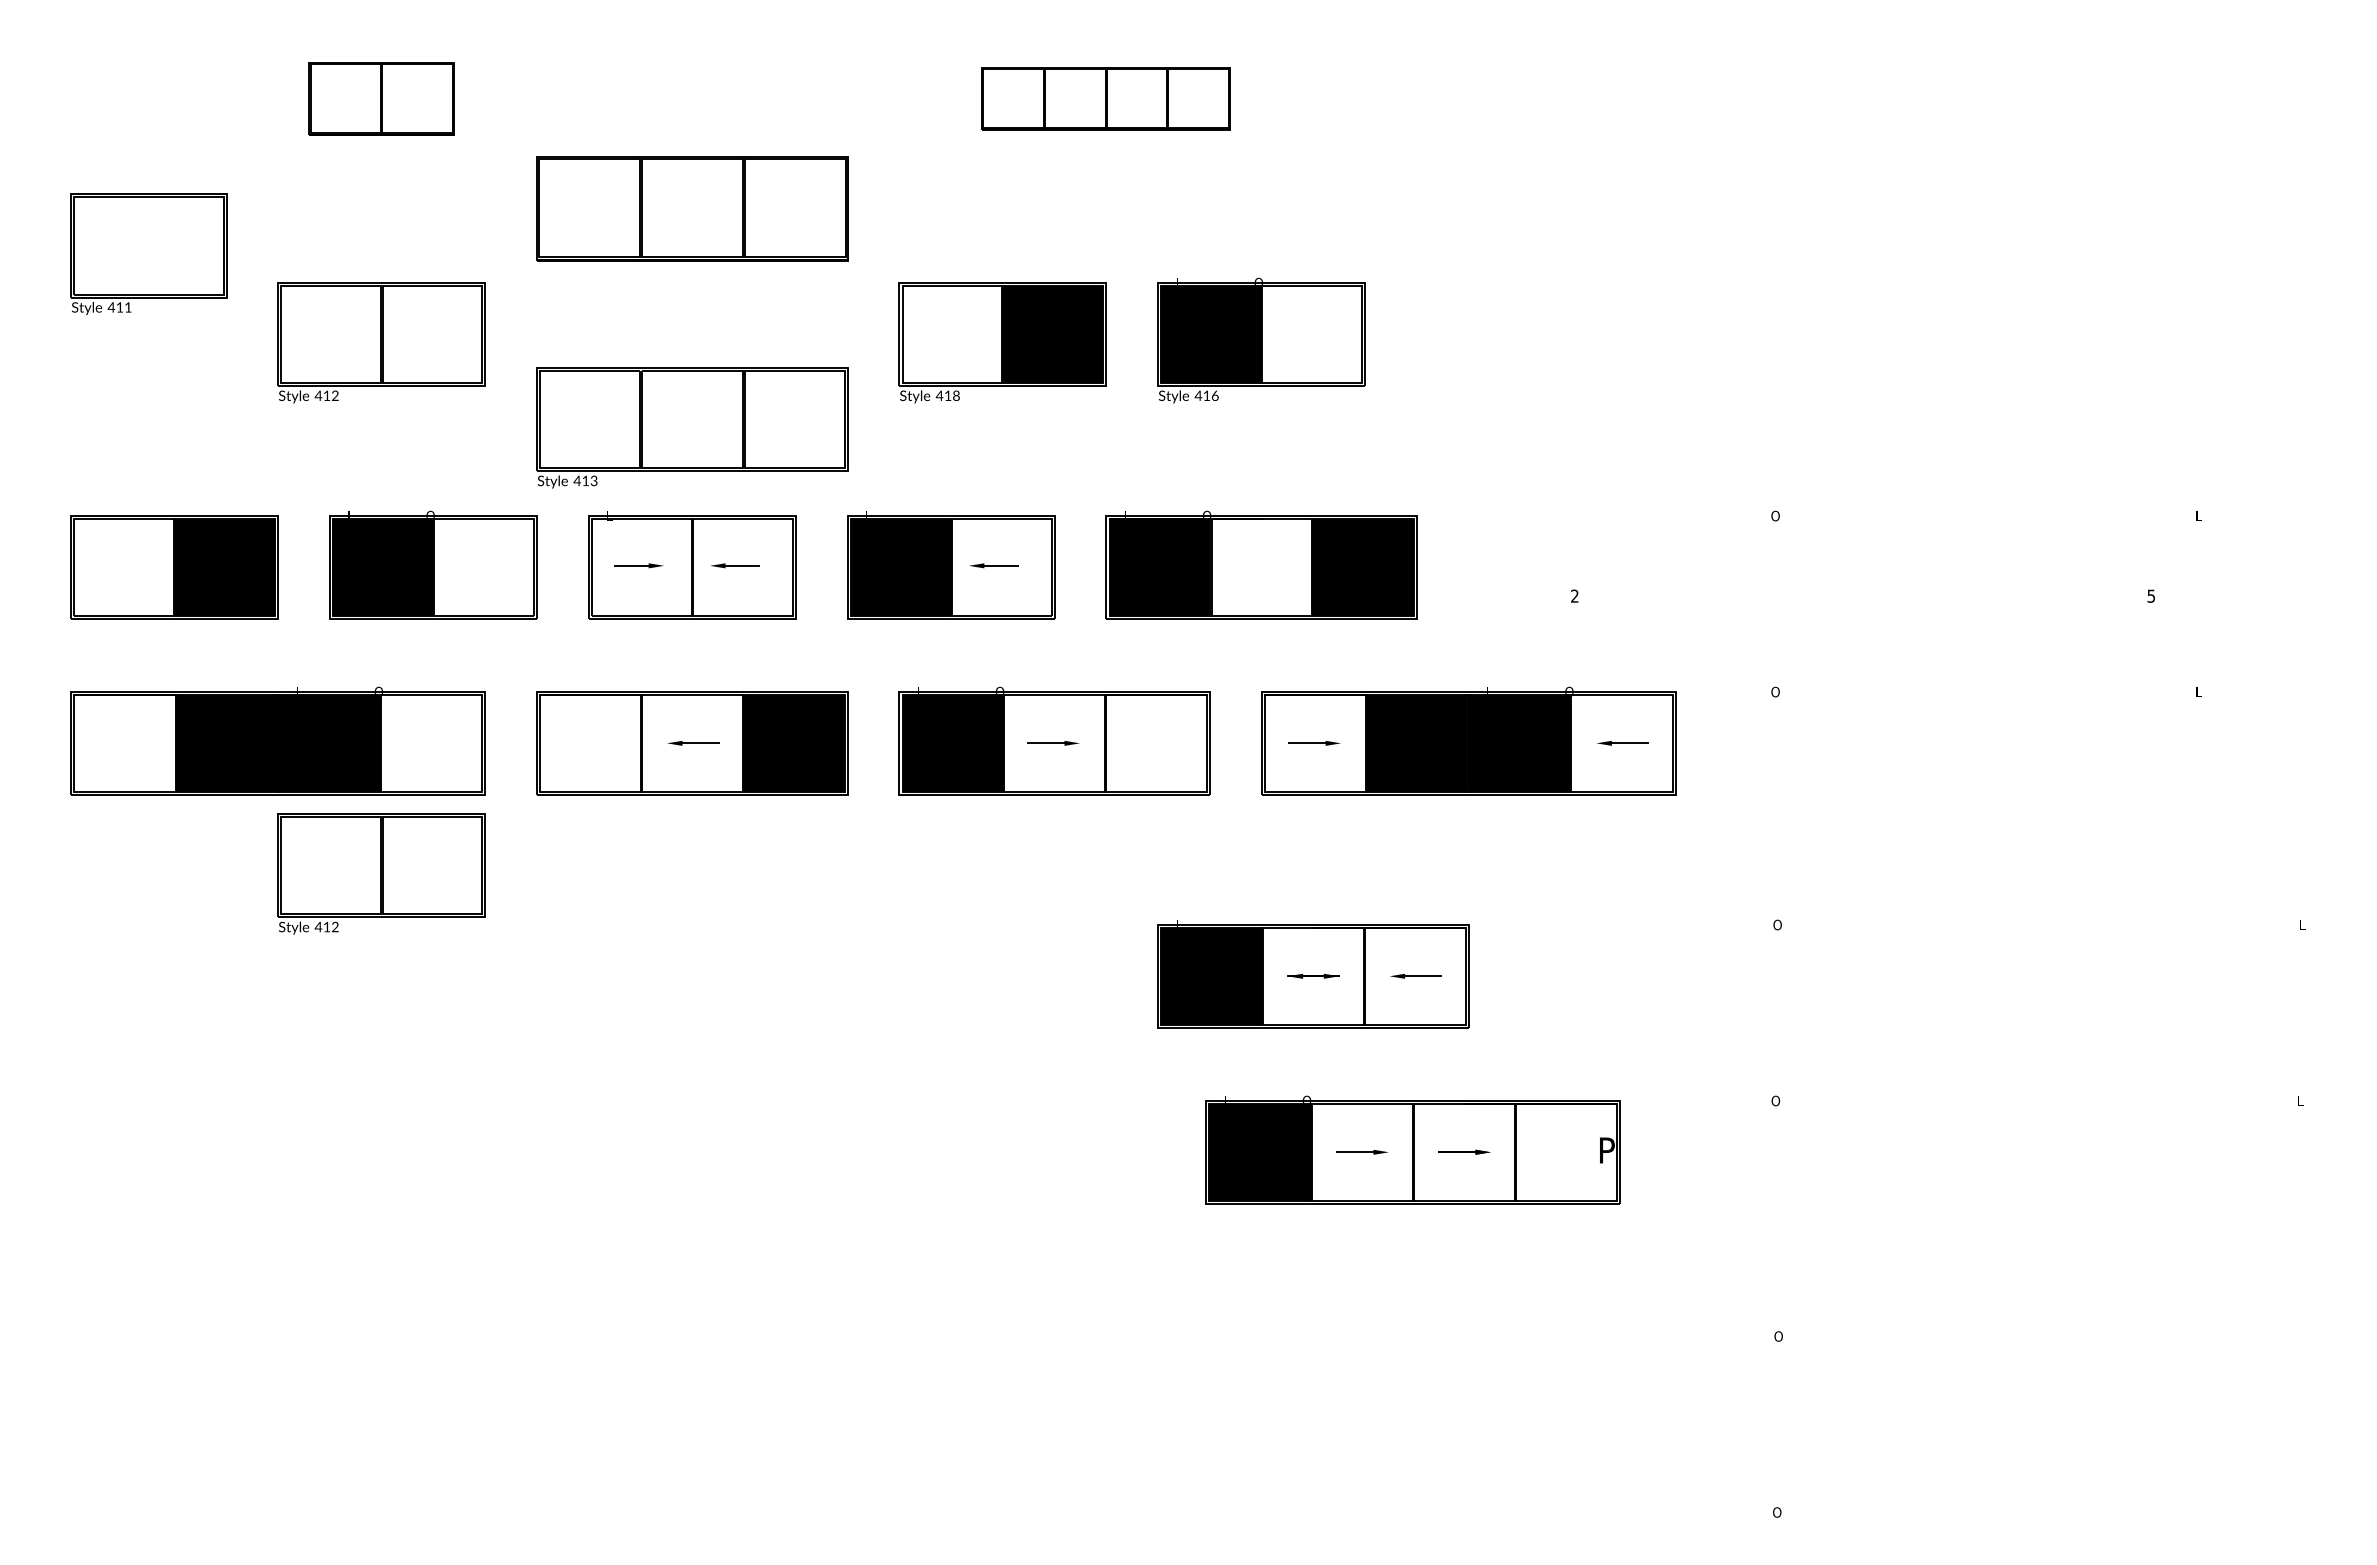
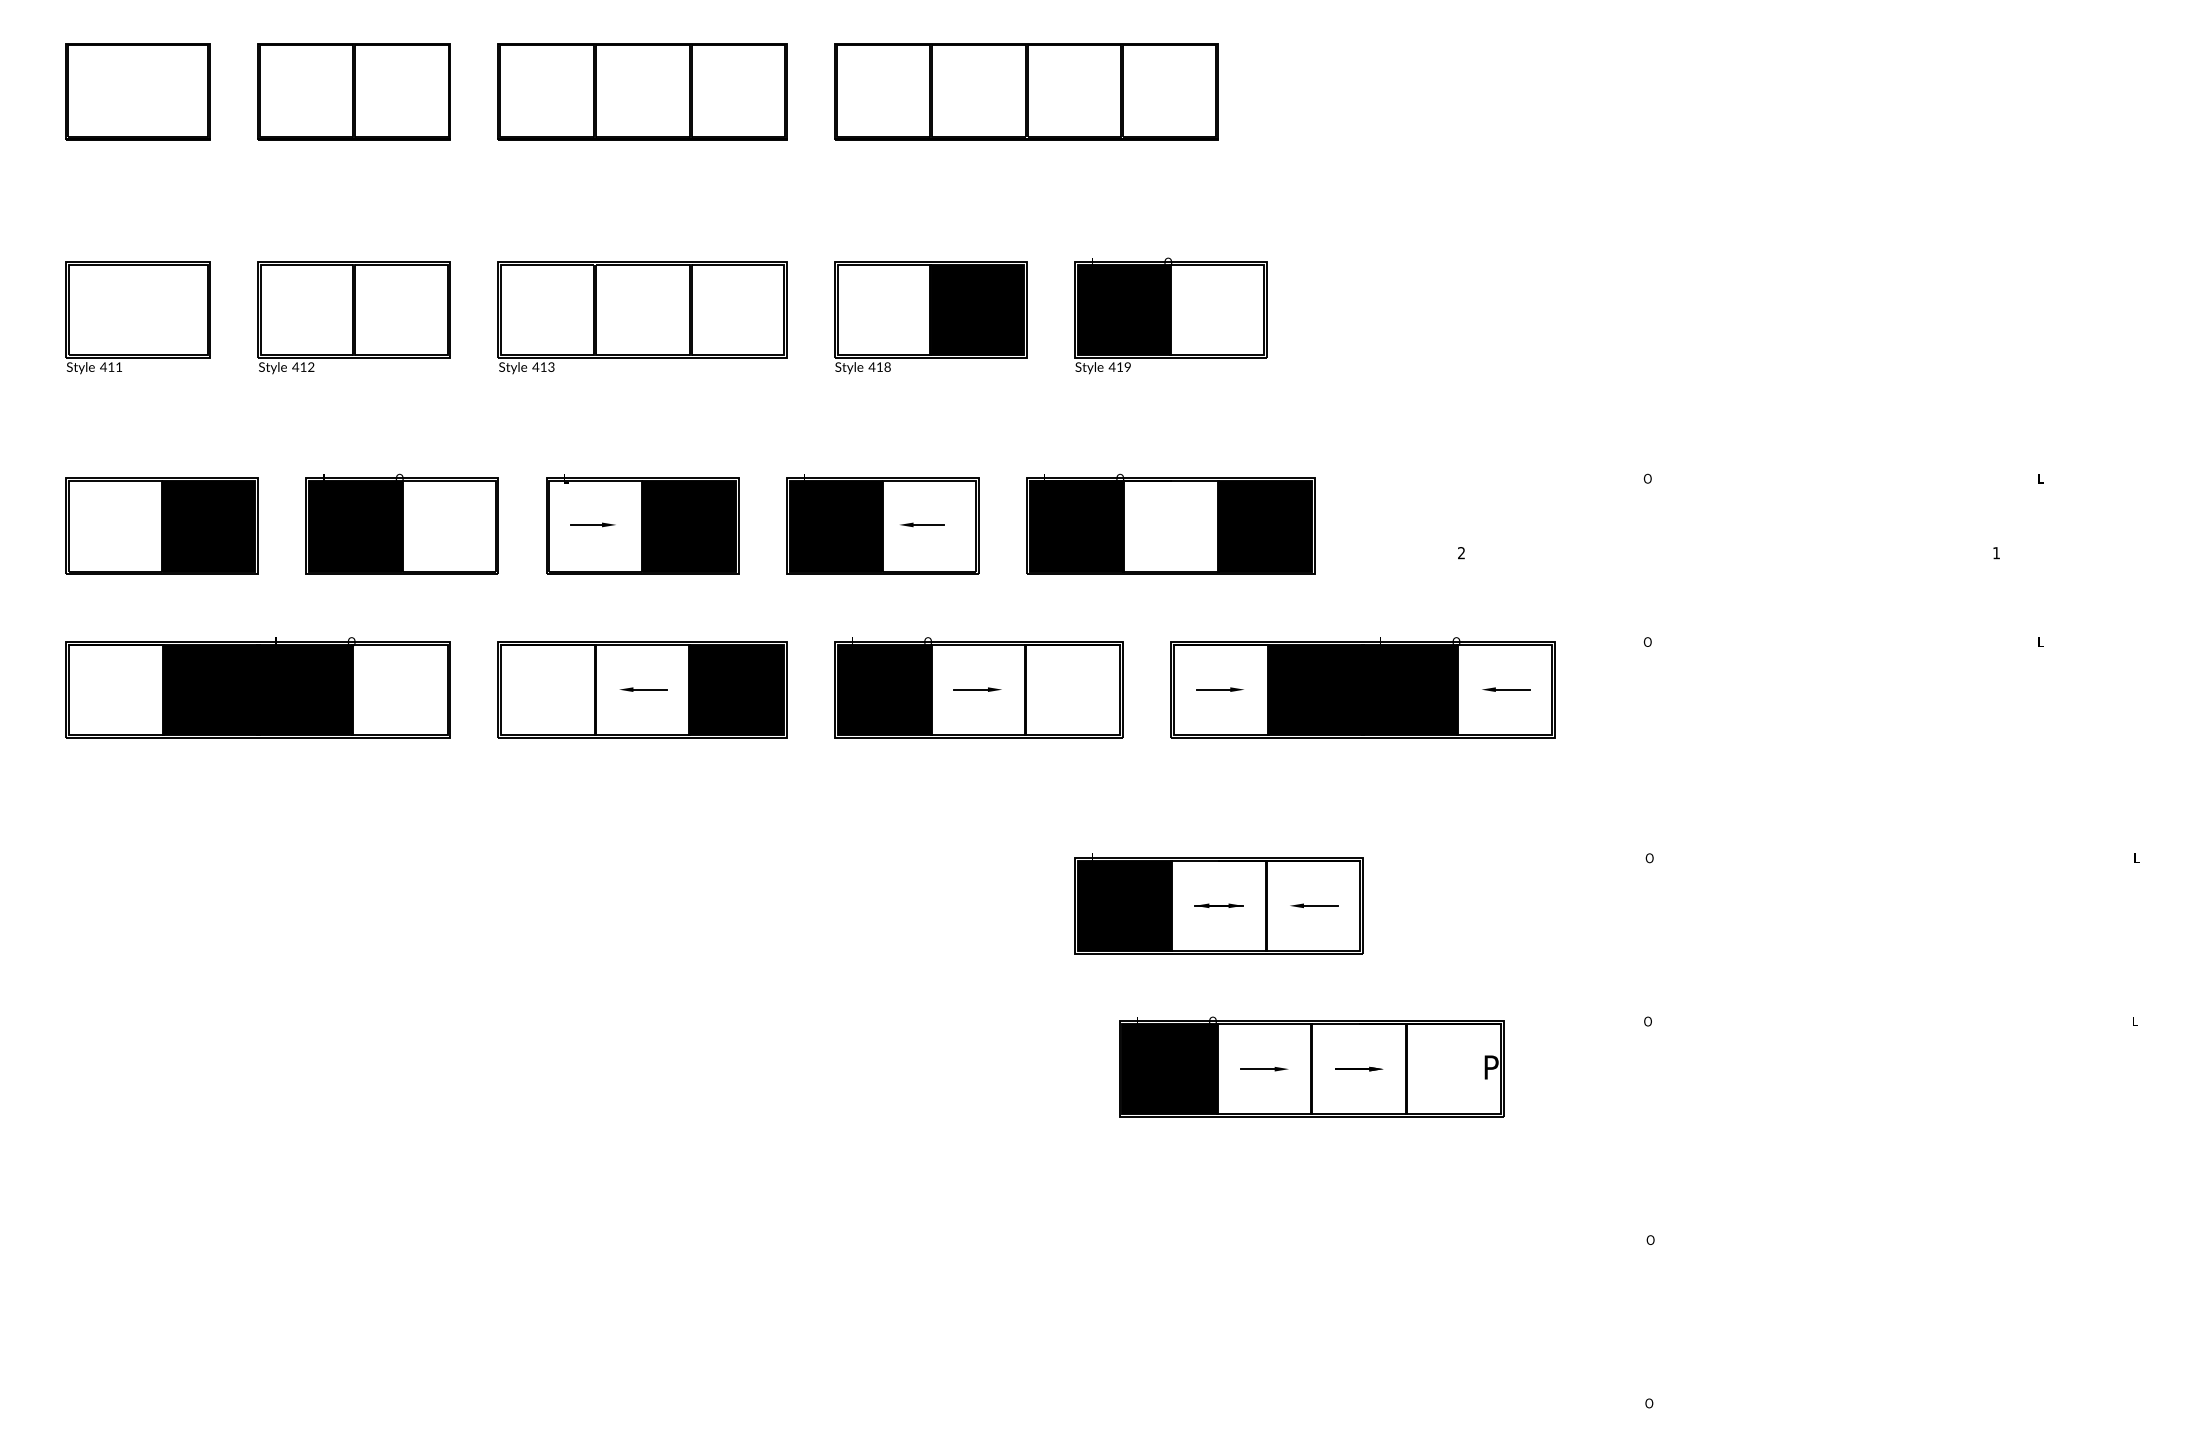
part: (148, 98) -> (137, 91), added
part: (380, 98) -> (353, 91), size x1.43
part: (1106, 98) -> (1026, 91), size x1.67
part: (692, 208) -> (642, 91), moved
part: (148, 253) -> (137, 317), moved
text: (1214, 395) -> (1127, 366), 416 -> 419
part: (692, 427) -> (642, 317), moved
fill: (742, 567) -> (689, 526), added
text: (2151, 596) -> (1996, 553), 5 -> 1
part: (380, 873) -> (353, 810), removed

